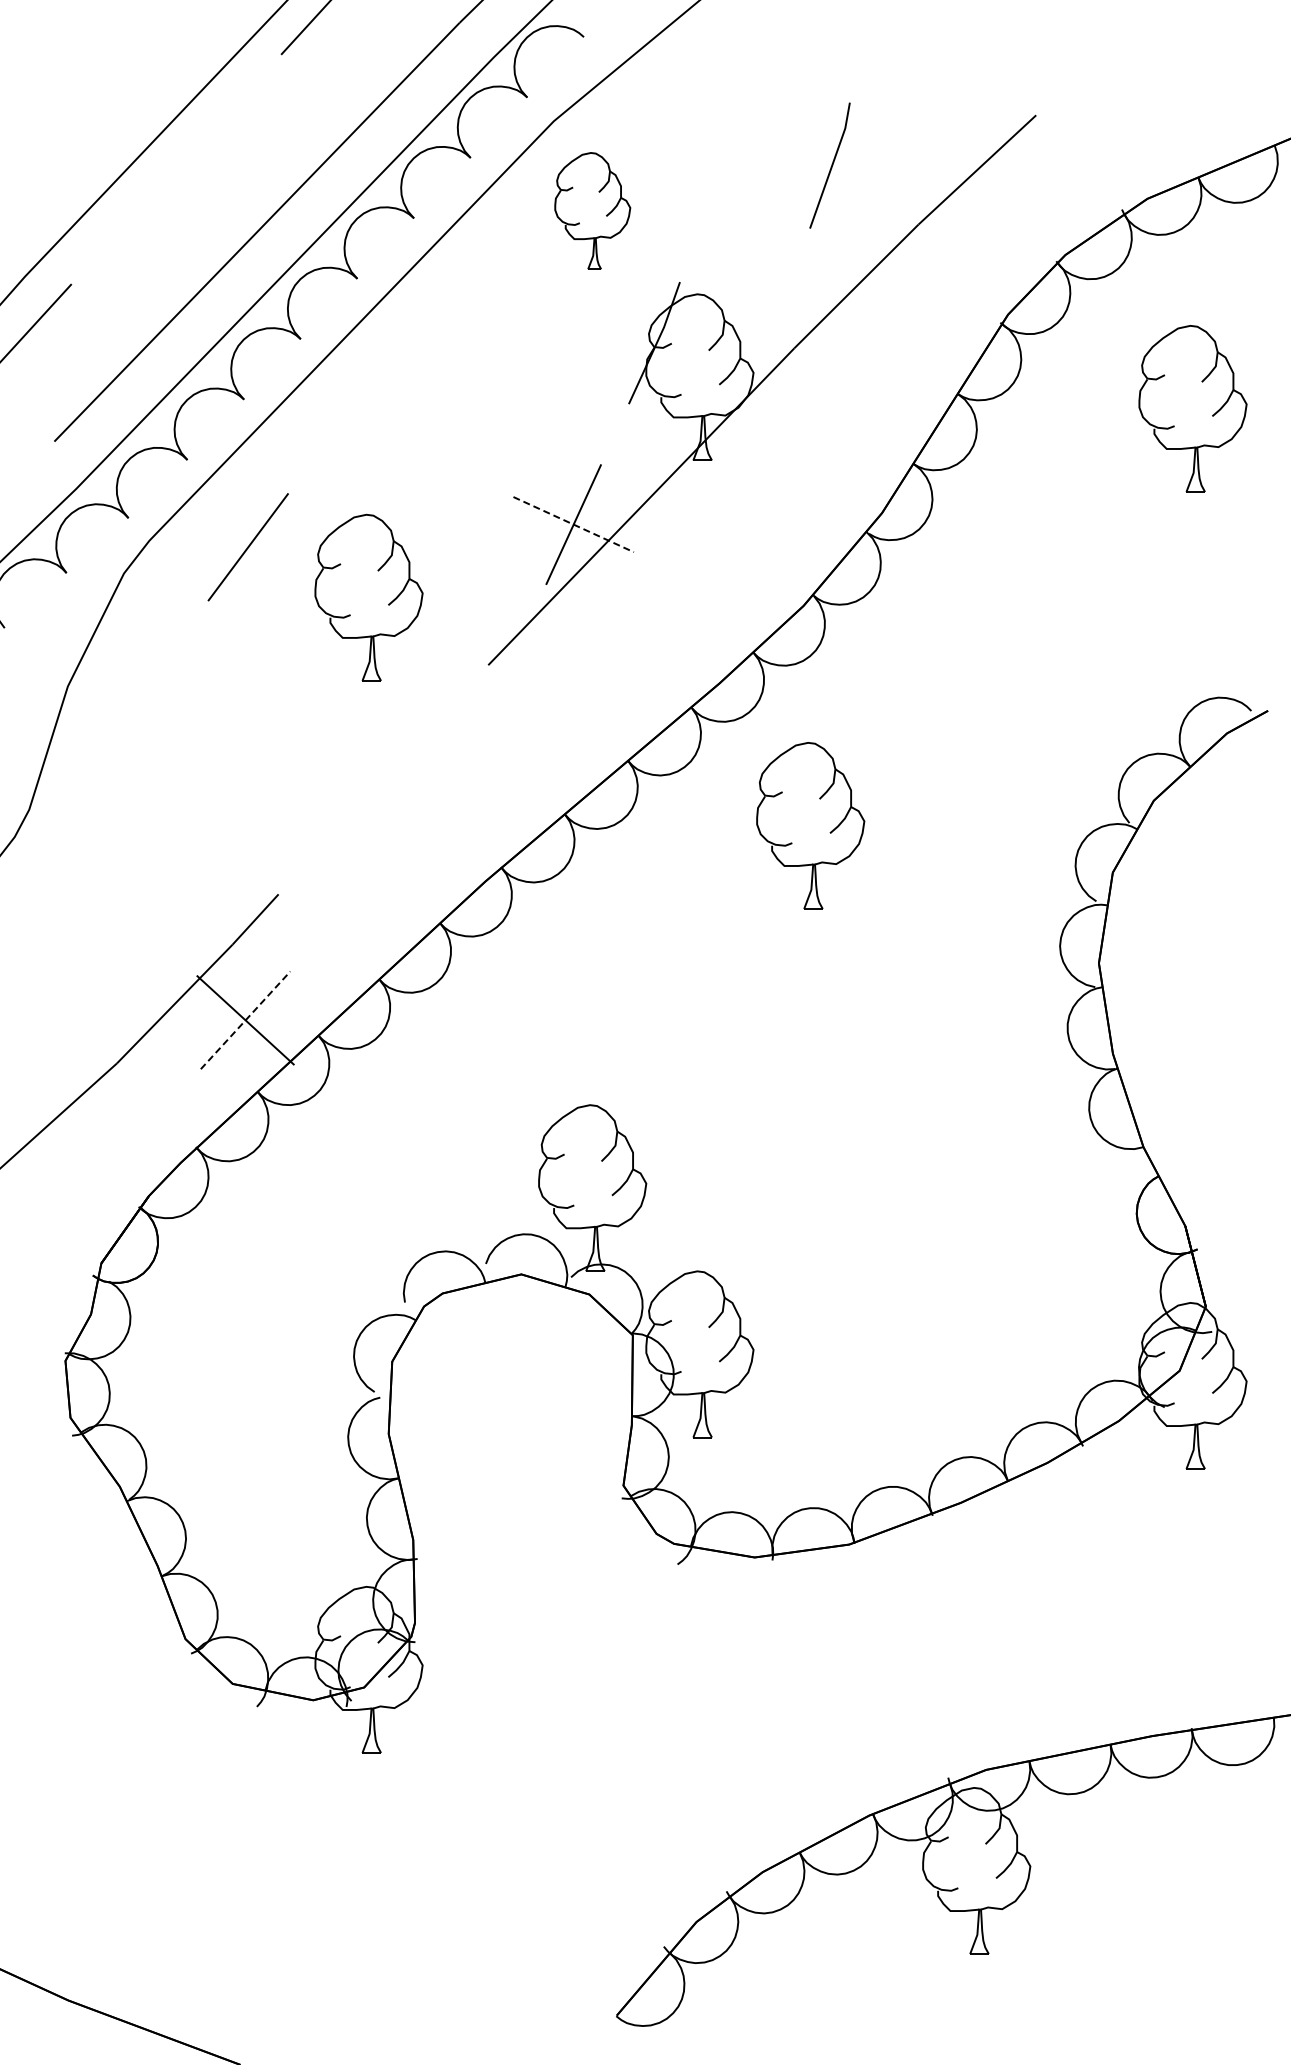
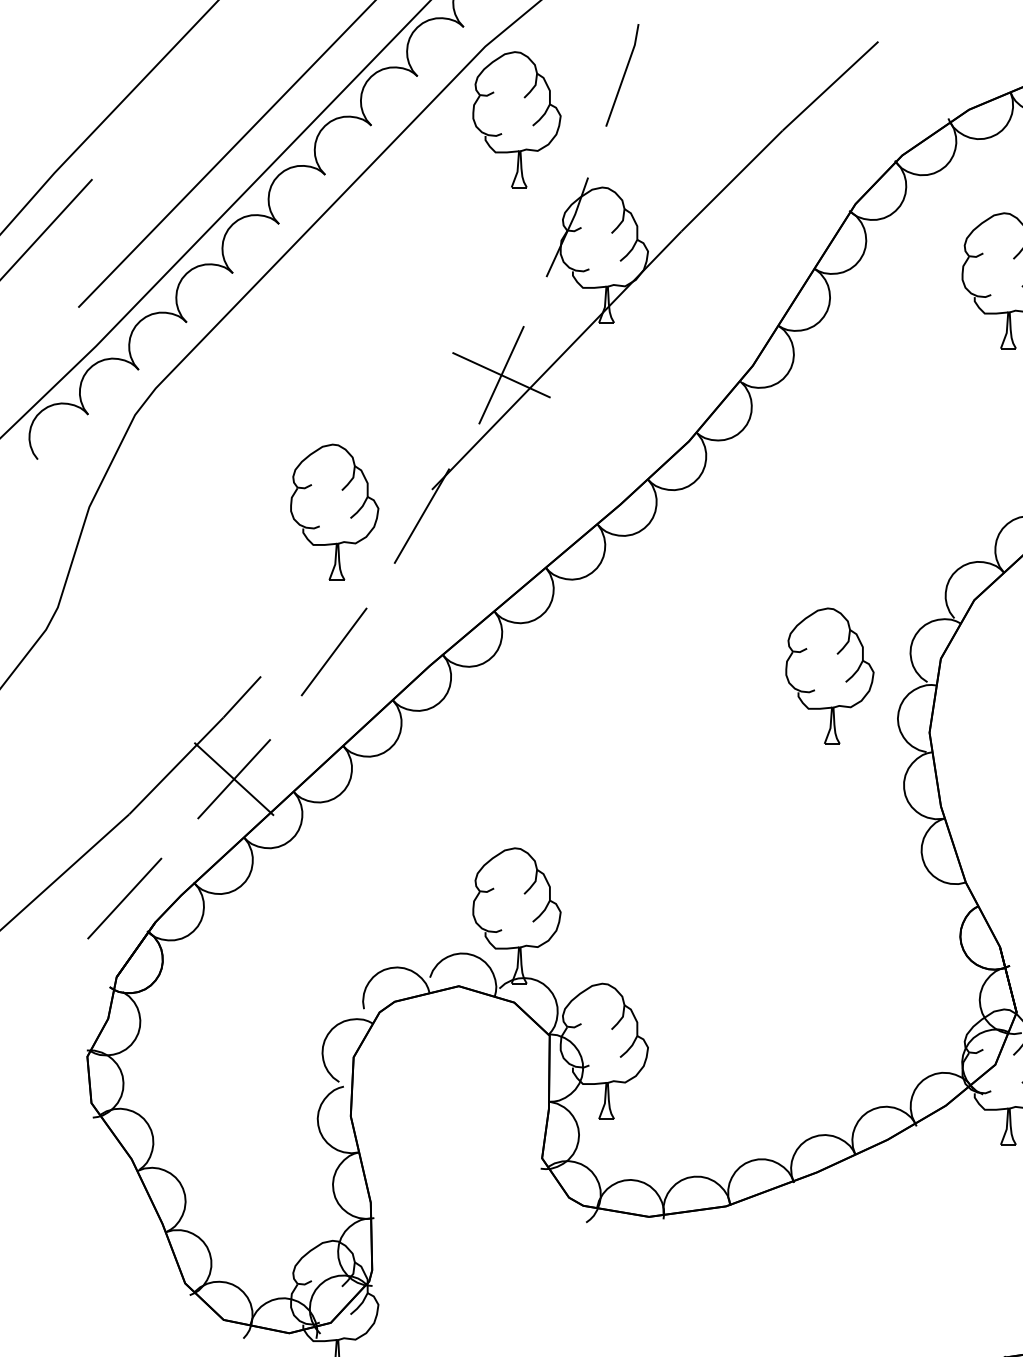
line: (831, 165) -> (623, 75), moved
part: (592, 210) -> (516, 119), size x1.43
line: (573, 524) -> (501, 375), dashed -> solid
line: (247, 547) -> (333, 652), moved
part: (368, 597) -> (334, 512), moved
line: (475, 697) -> (421, 516), added
part: (810, 825) -> (829, 675), moved
line: (245, 1020) -> (234, 779), dashed -> solid
line: (111, 1166) -> (124, 898), added

